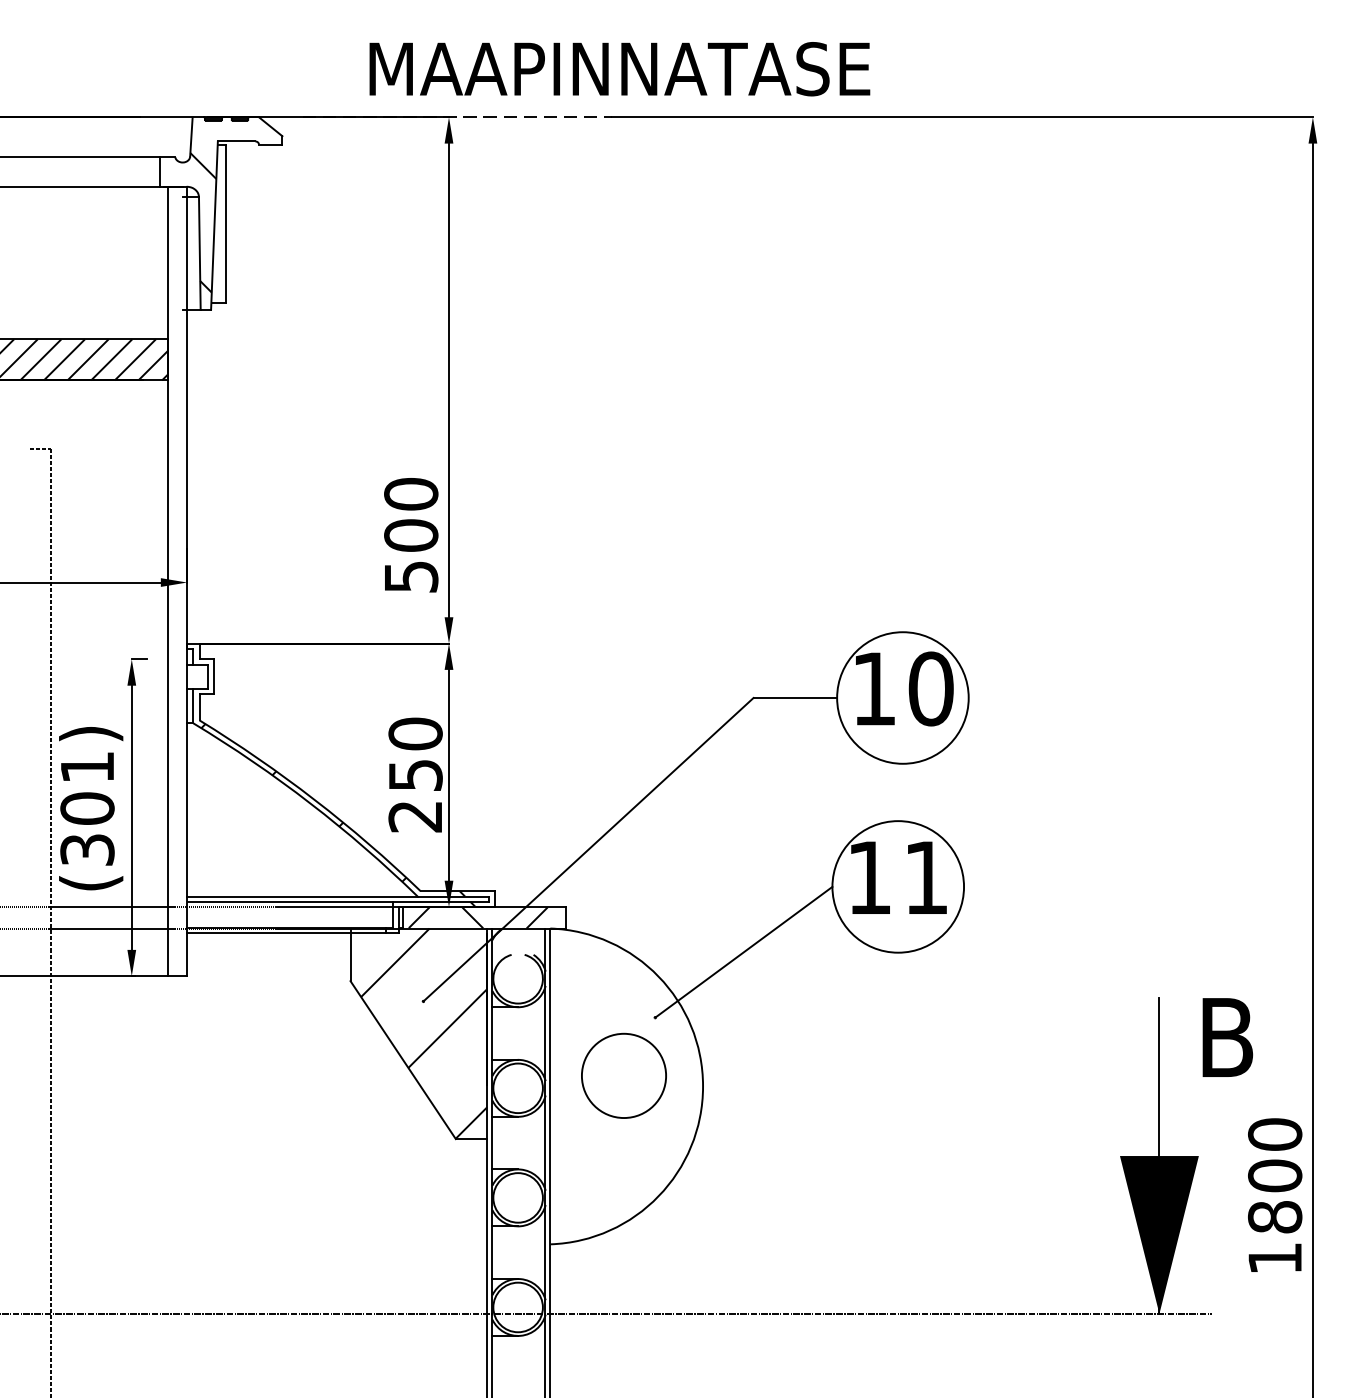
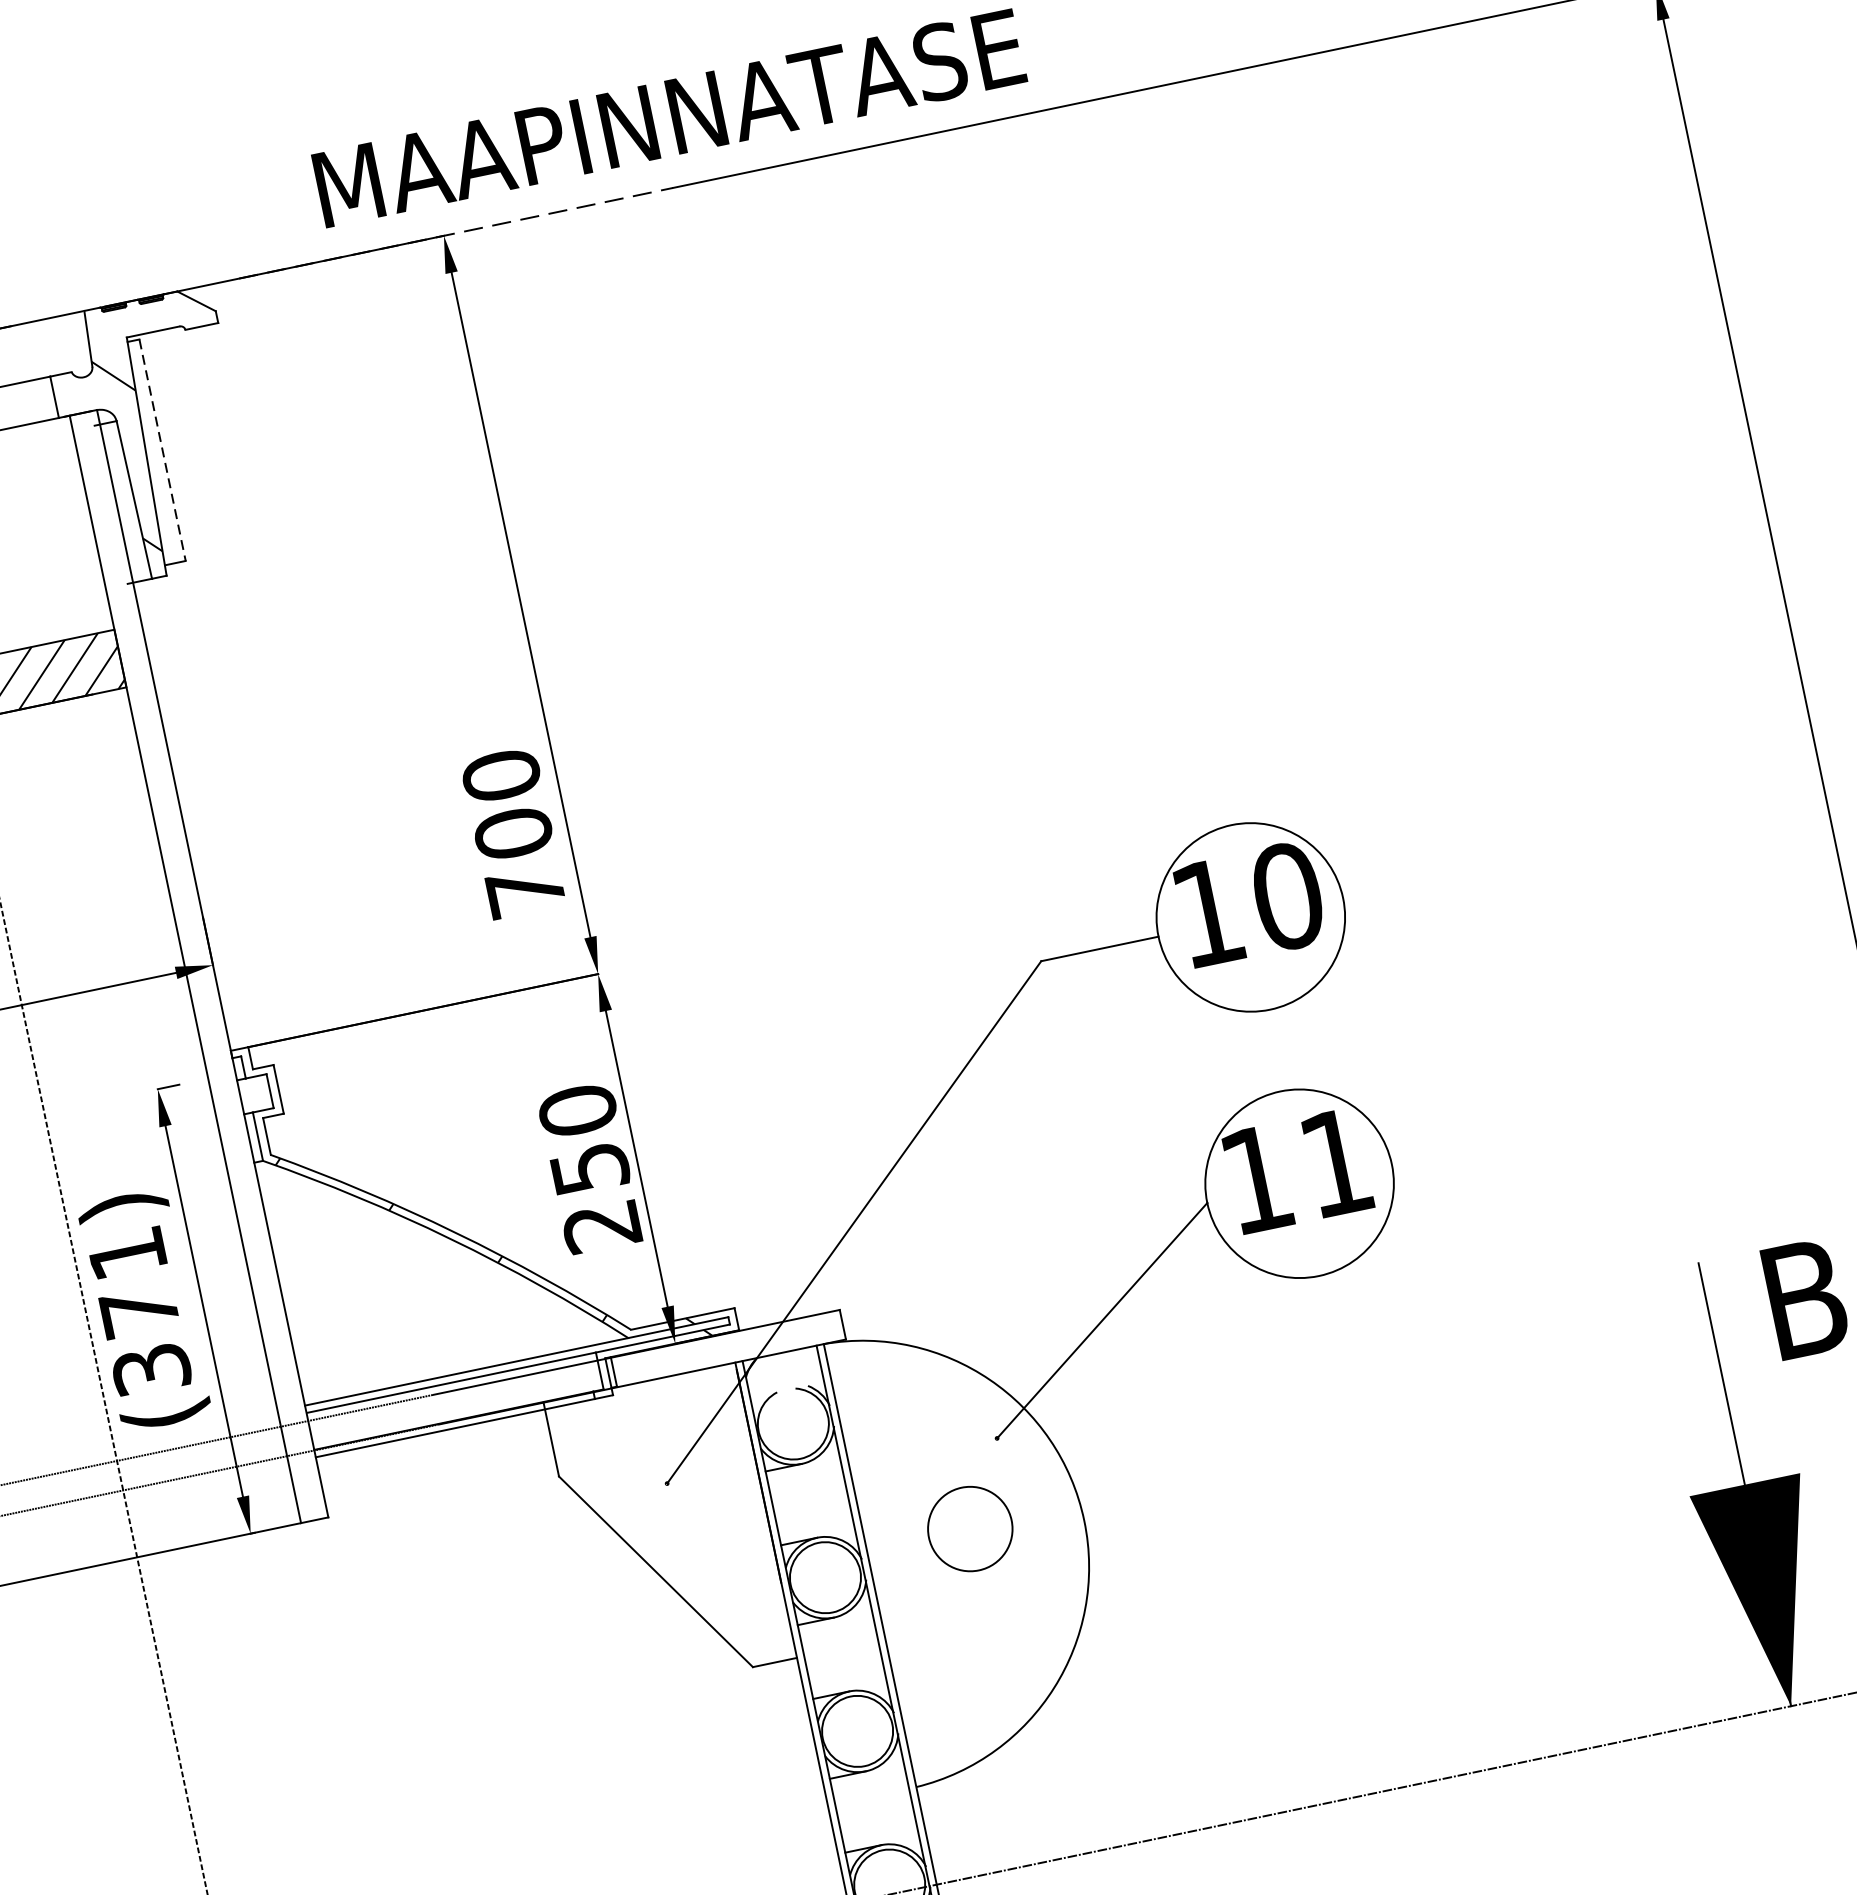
line: (226, 223) -> (162, 450), solid -> dashed
text: (411, 576) -> (525, 890), 500 -> 700
text: (87, 808) -> (139, 1311), (301) -> (371)
hatch: (477, 917) -> (718, 1349), removed
hatch: (424, 1033) -> (678, 1528), removed
circle: (623, 1075) -> (969, 1528), size x0.7

